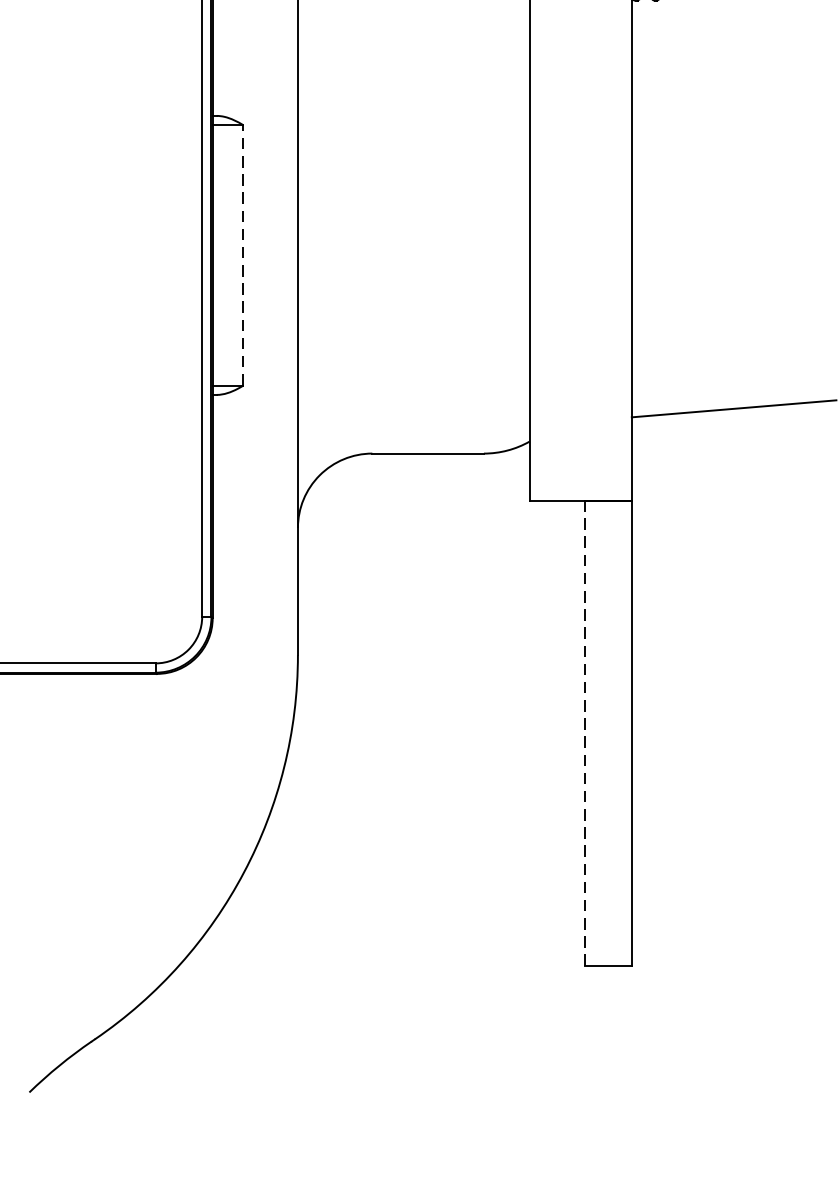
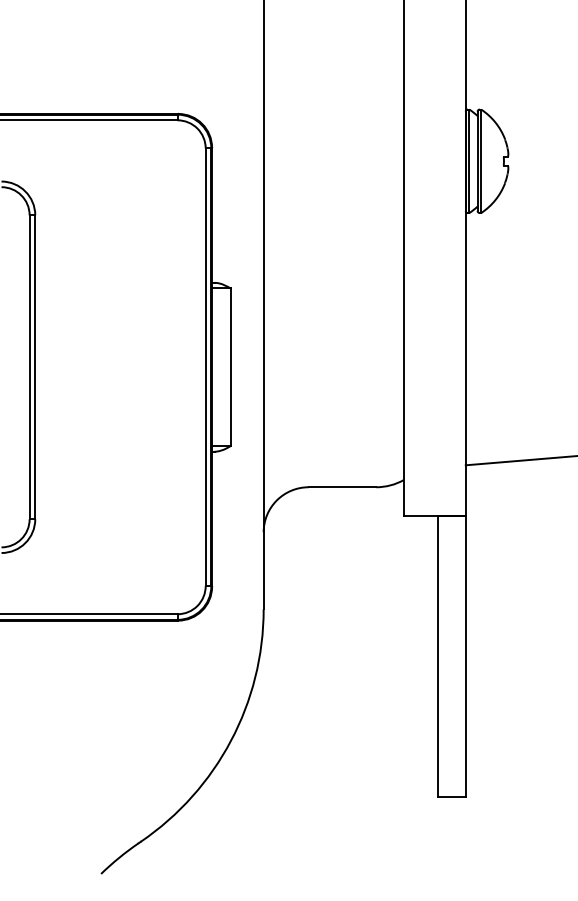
line: (243, 255) -> (230, 367), dashed -> solid
line: (585, 733) -> (437, 656), dashed -> solid

